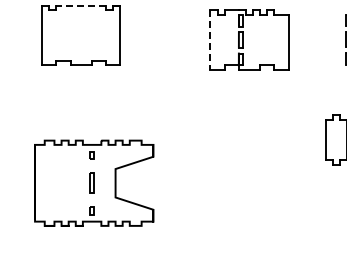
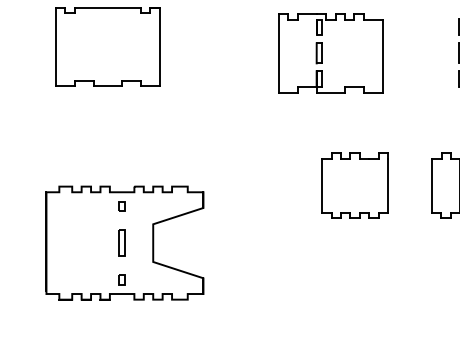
line: (81, 5) -> (108, 7), dashed -> solid
line: (210, 40) -> (279, 53), dashed -> solid
part: (267, 139) -> (354, 185), added

